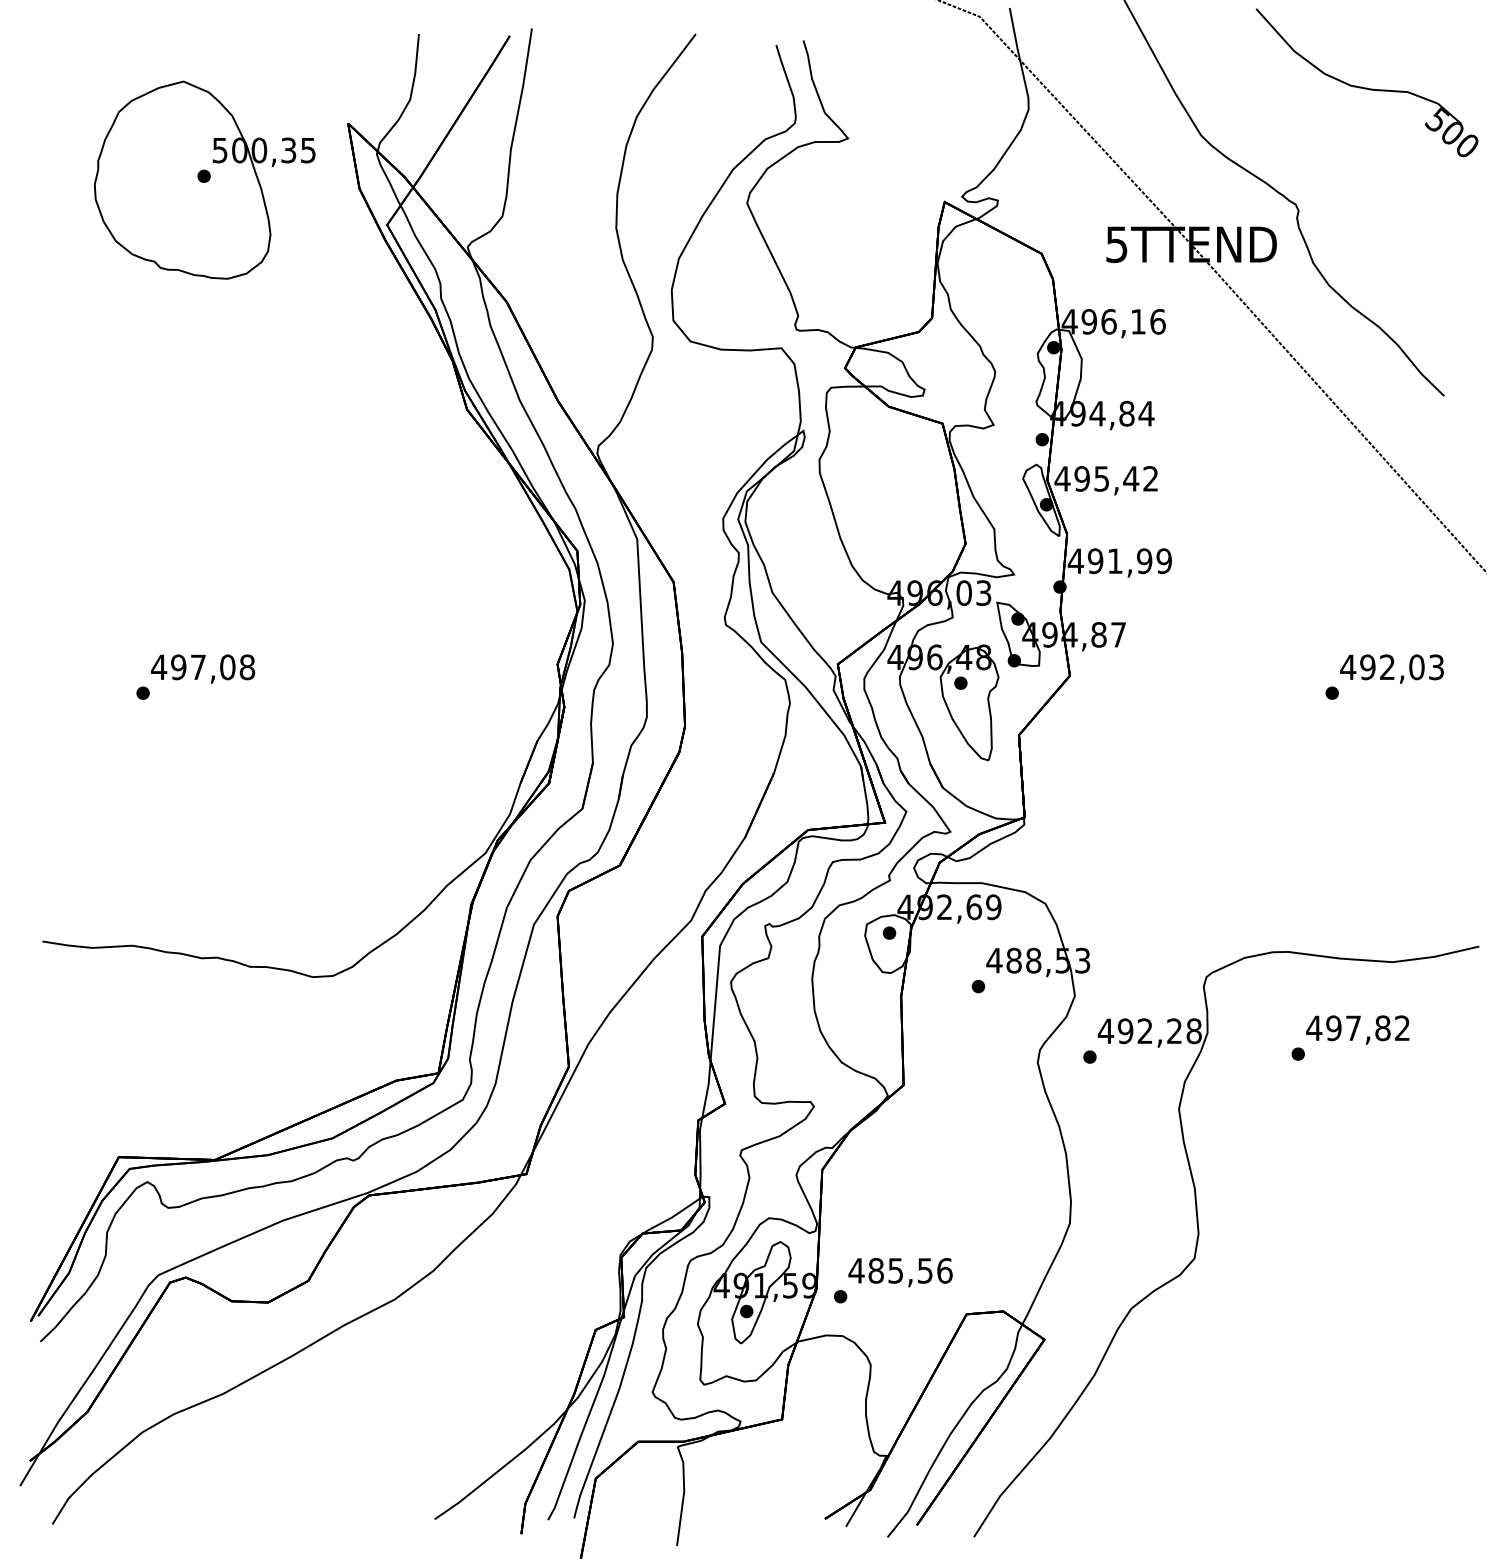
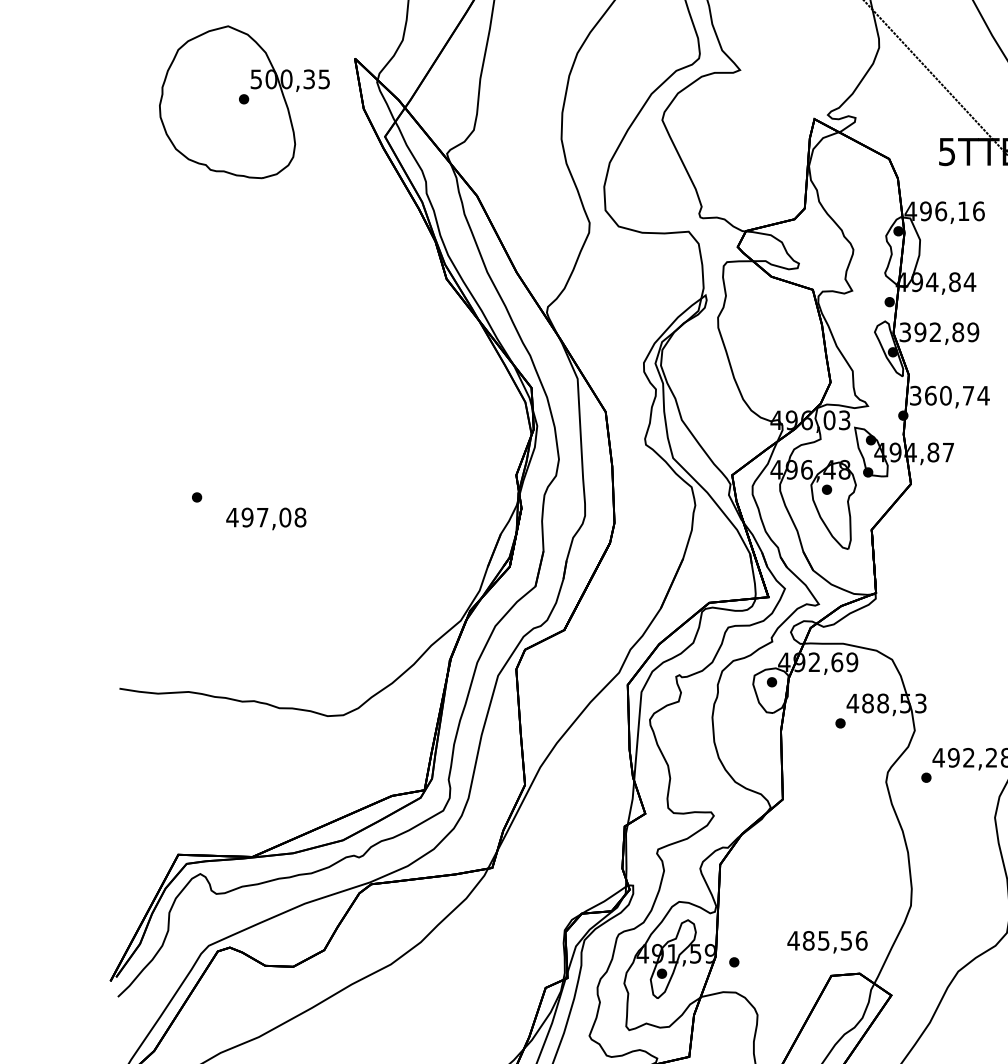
text: (1106, 478) -> (939, 332), 495,42 -> 392,89
text: (1119, 561) -> (949, 395), 491,99 -> 360,74
text: (203, 668) -> (266, 518), moved
text: (900, 1272) -> (827, 942), moved

